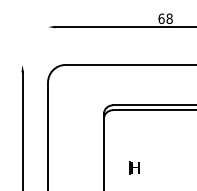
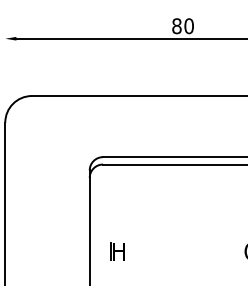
text: (165, 18) -> (182, 25), 68 -> 80
part: (134, 167) -> (117, 251), moved

